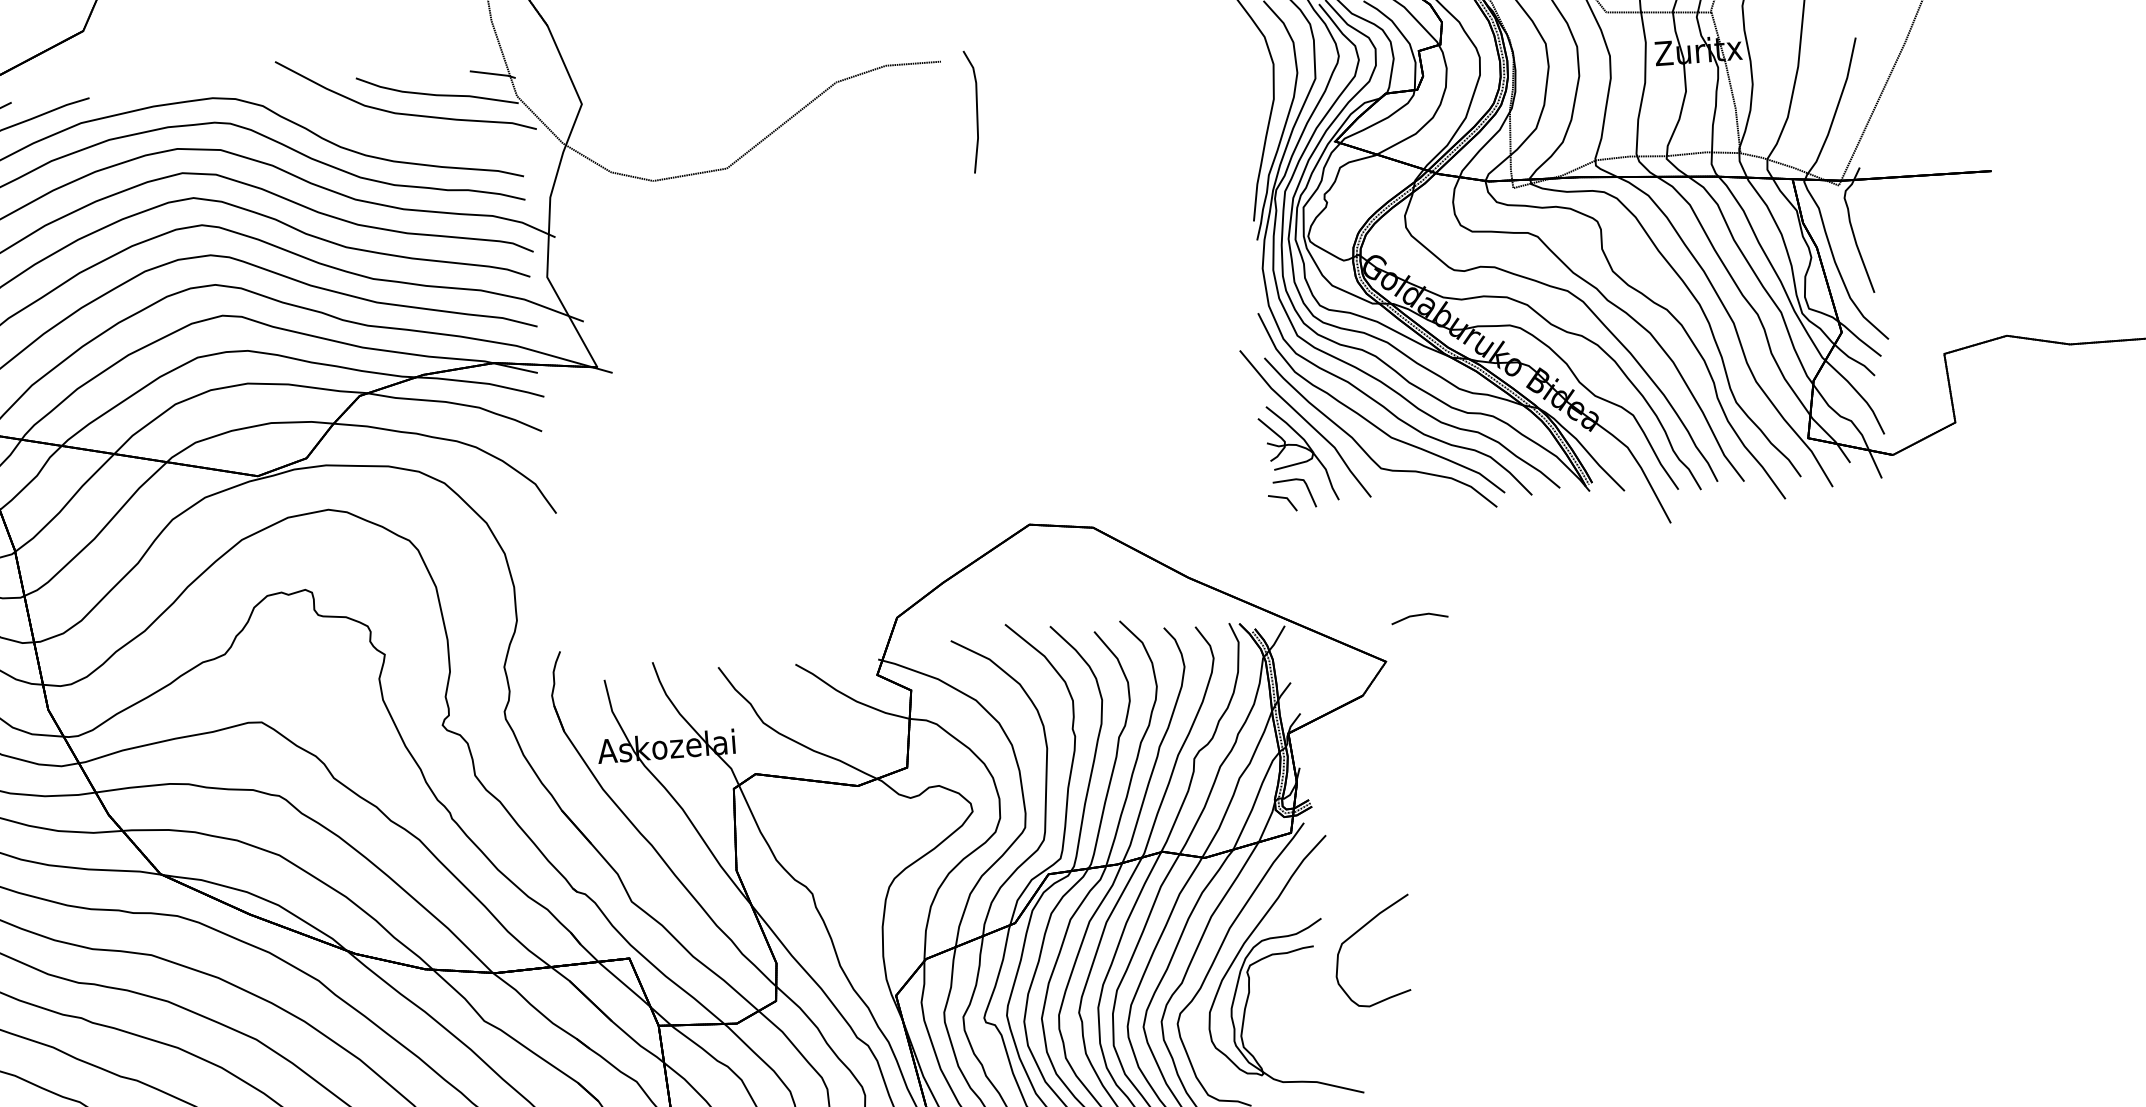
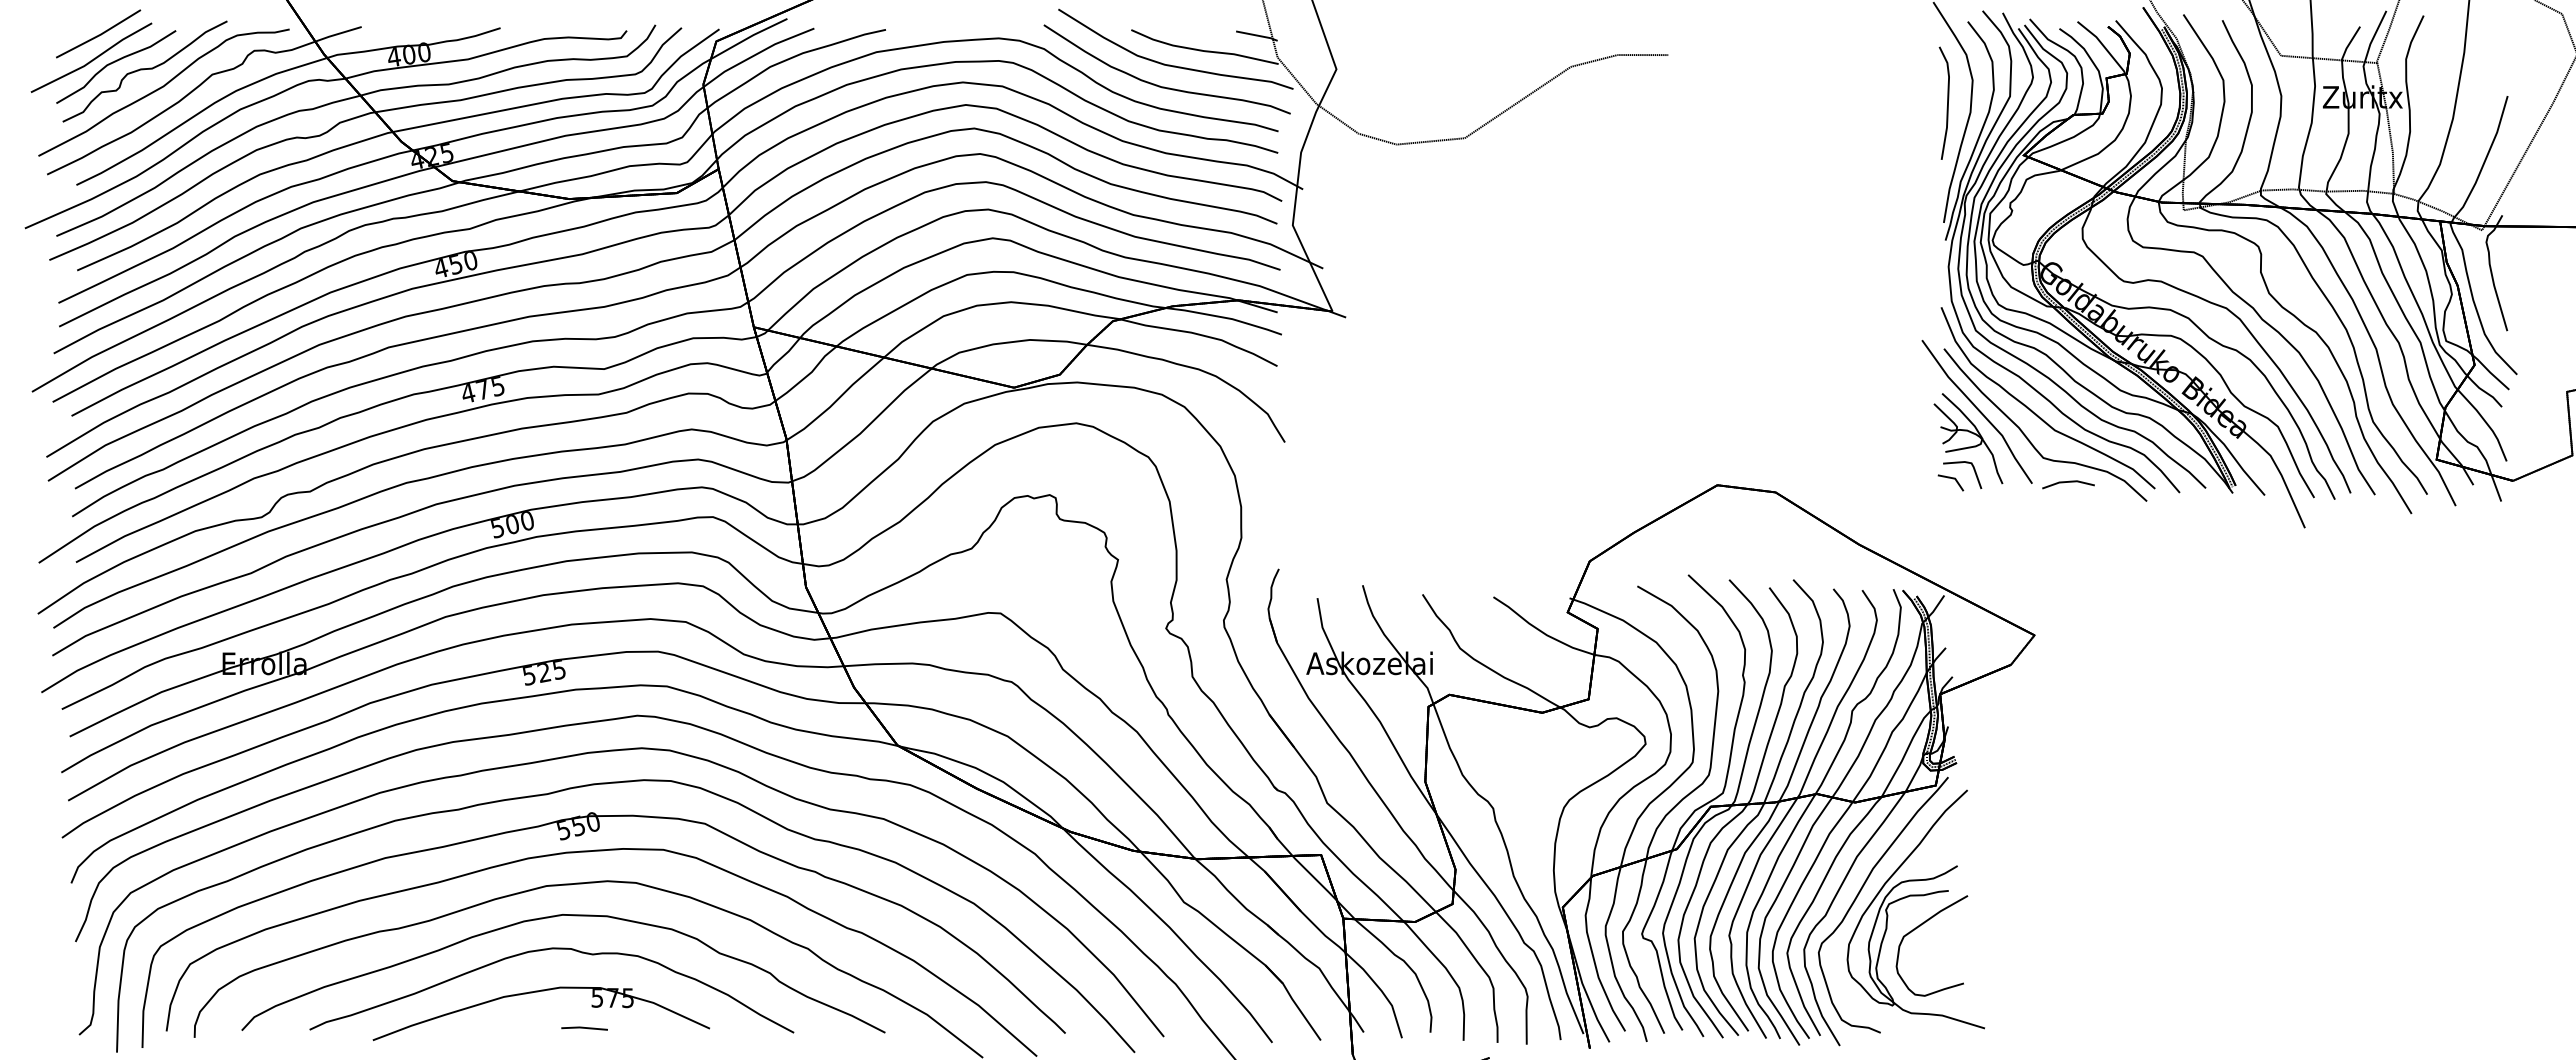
line: (976, 110) -> (1947, 102), moved
curve: (392, 136) -> (1160, 85), added
line: (1419, 615) -> (2068, 482), moved
curve: (1355, 935) -> (1916, 929), moved

